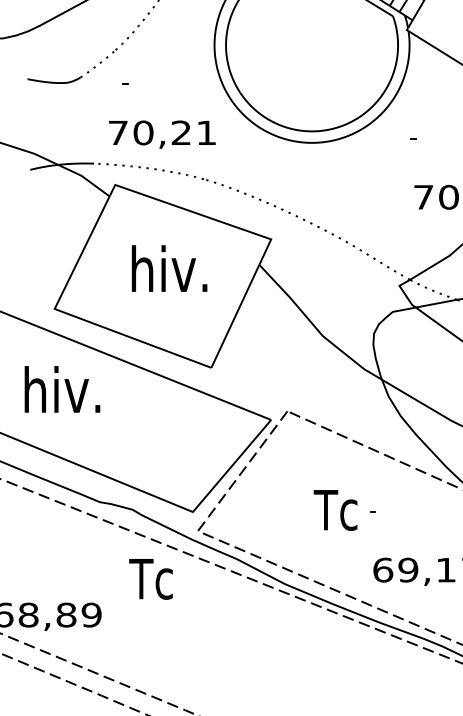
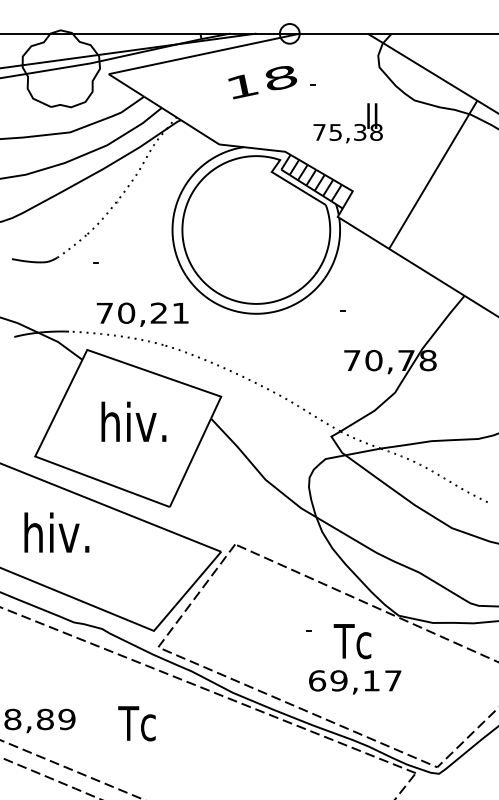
text: (162, 134) -> (142, 314), moved
text: (61, 389) -> (56, 532), moved
text: (335, 510) -> (352, 641), moved
text: (150, 579) -> (136, 723), moved

